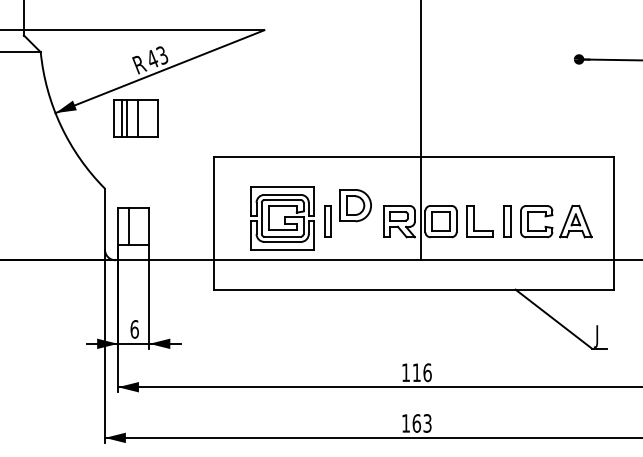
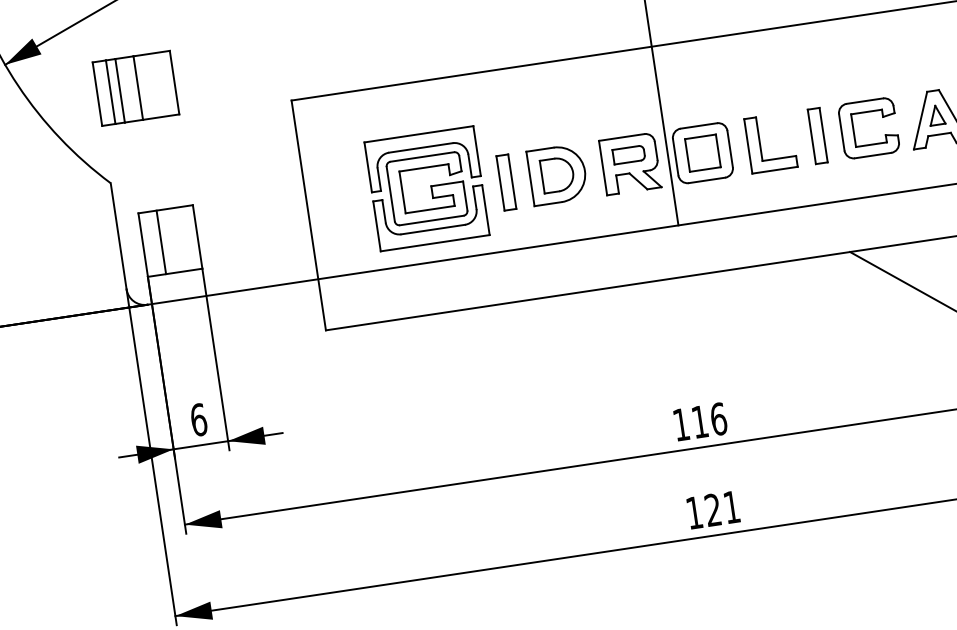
part: (135, 118) -> (134, 88), moved
part: (355, 205) -> (557, 174), moved
text: (421, 423) -> (721, 508), 163 -> 121

